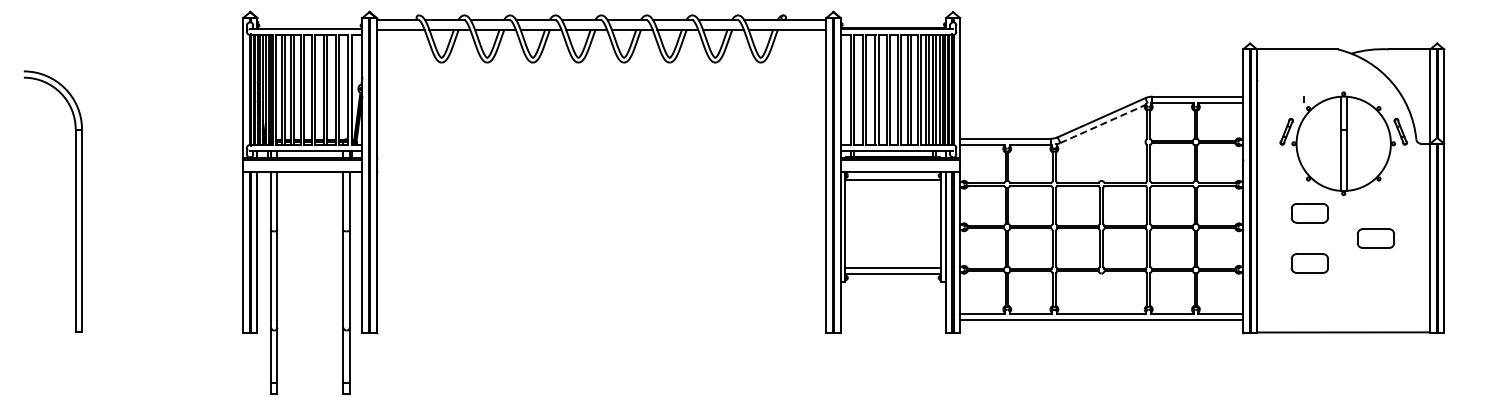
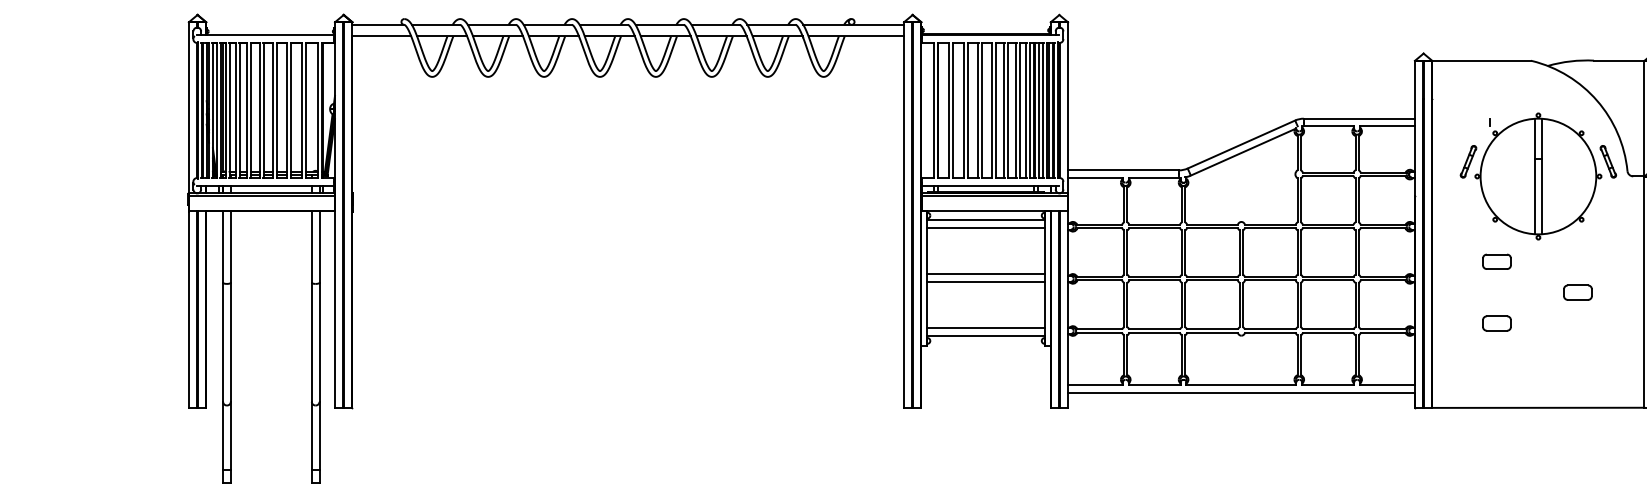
line: (1102, 124) -> (1242, 152), dashed -> solid
line: (893, 185) -> (986, 227), added
part: (1309, 213) -> (1496, 261), size x0.62
line: (893, 223) -> (986, 274), added
line: (893, 229) -> (986, 281), added
part: (1375, 238) -> (1577, 292), size x0.62
part: (1309, 263) -> (1496, 323), size x0.62

